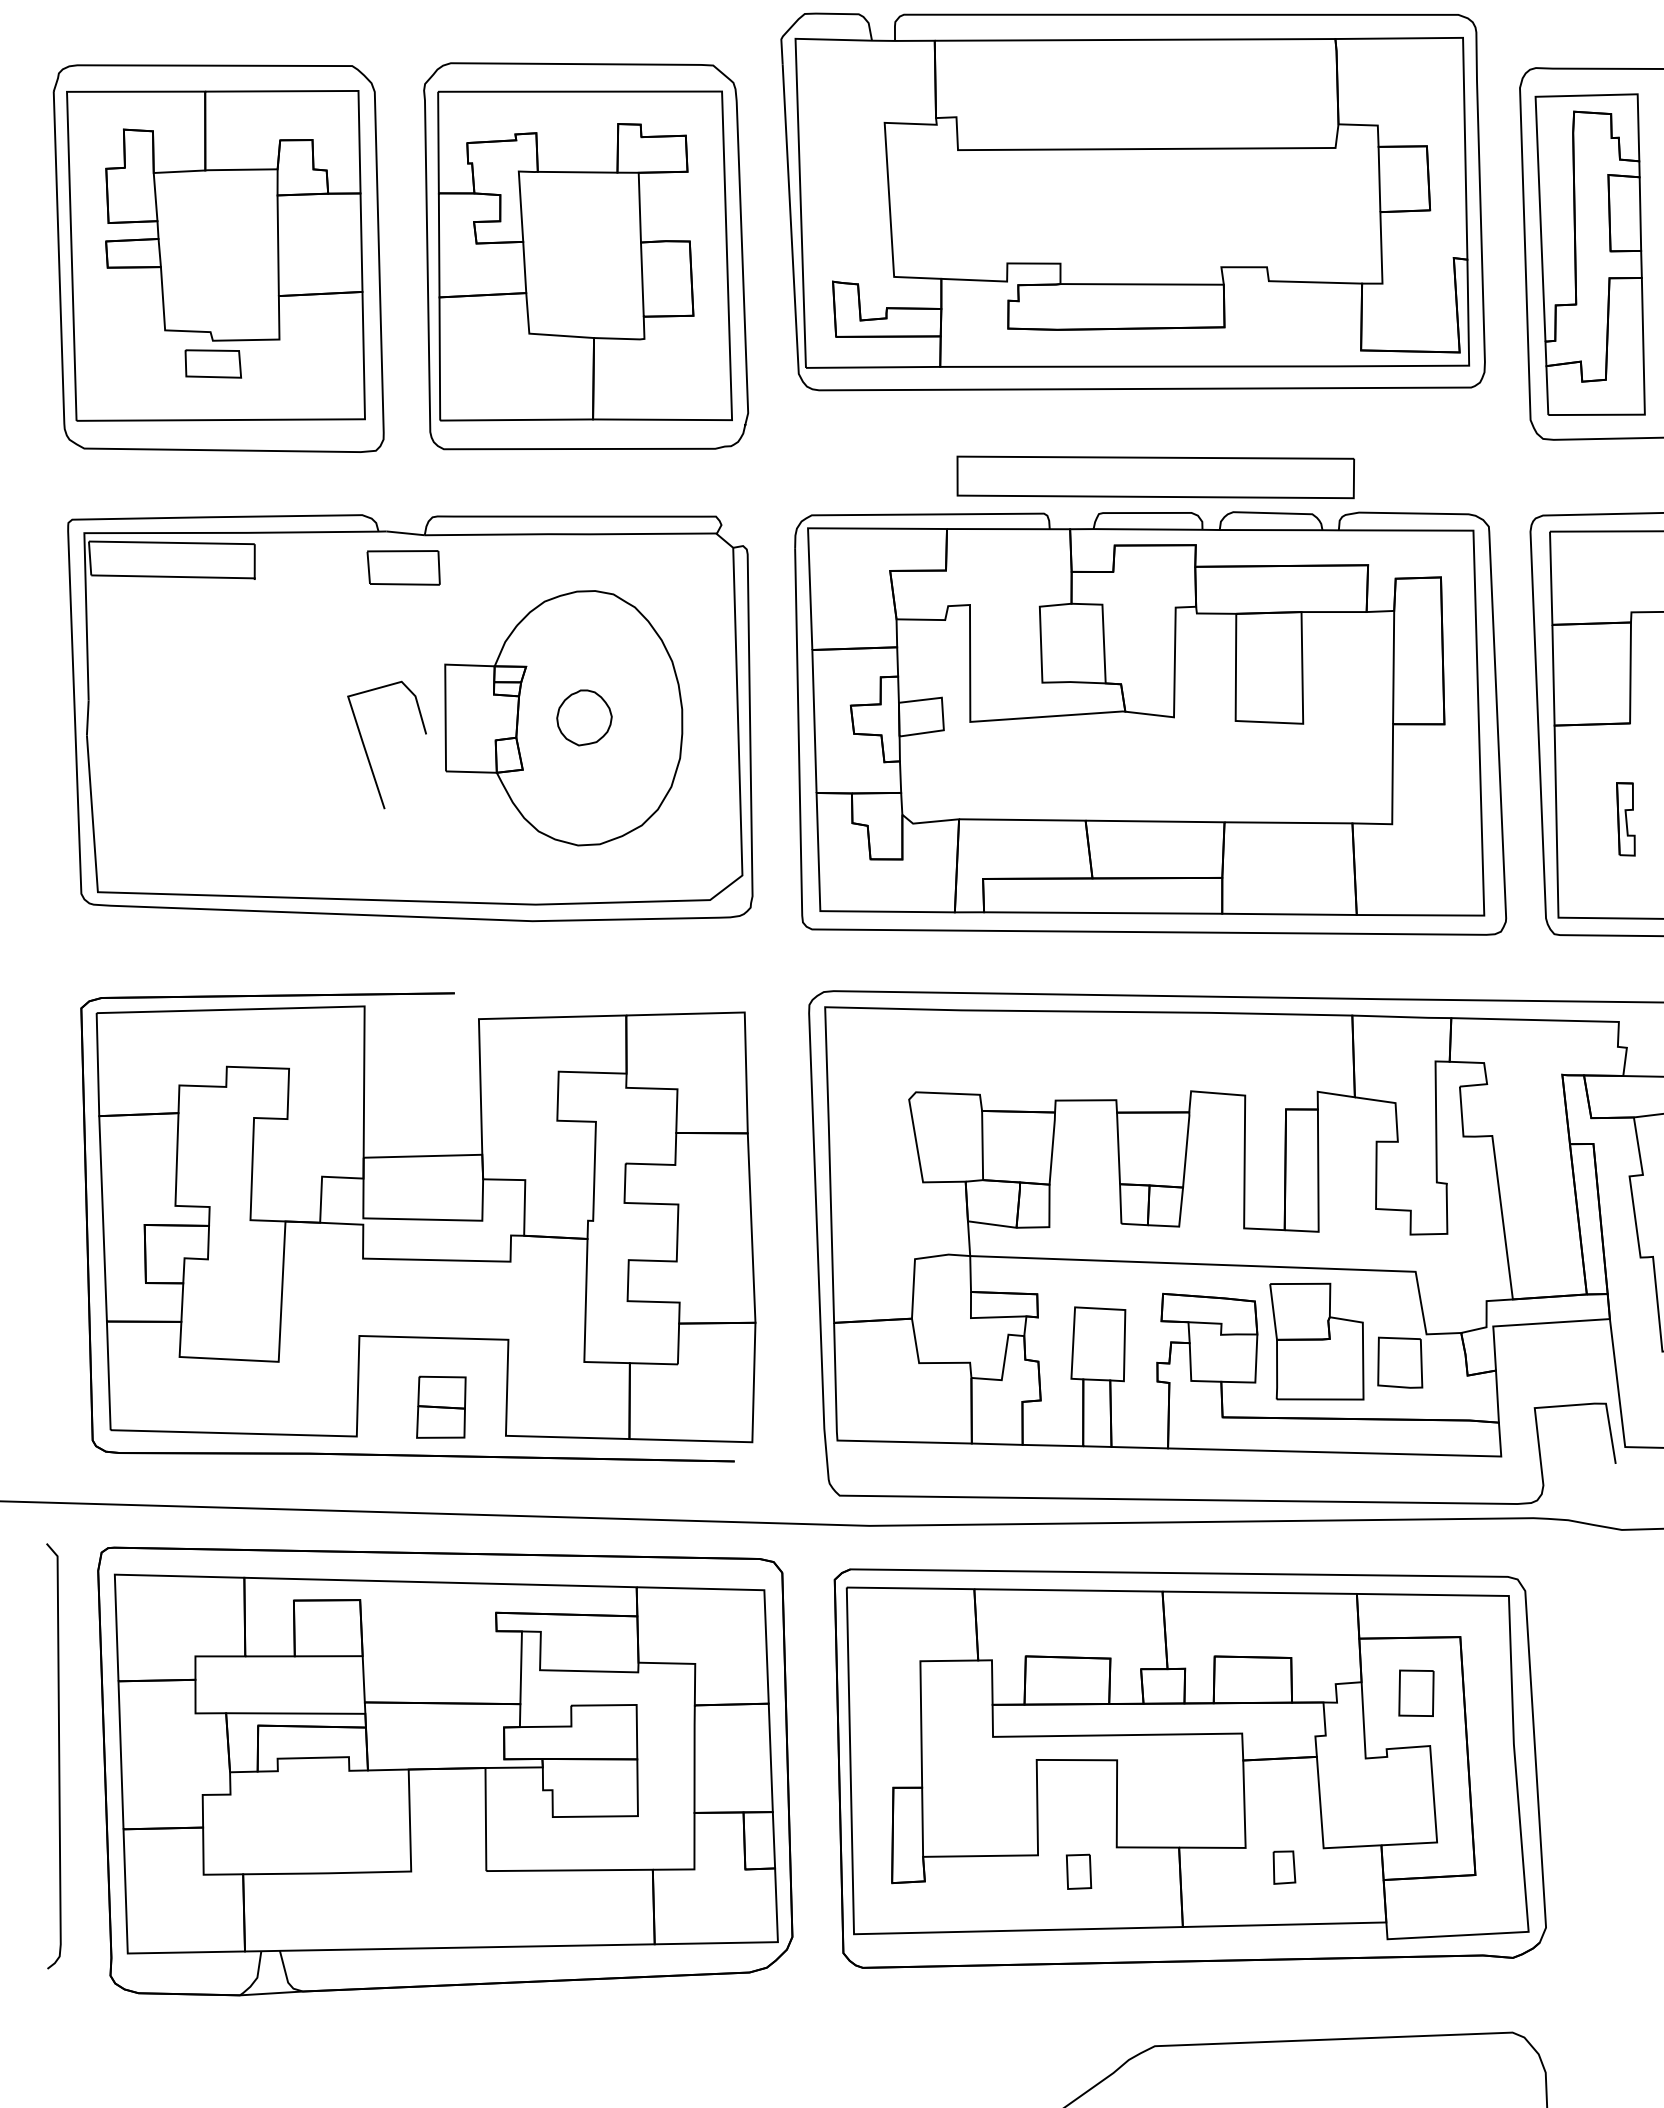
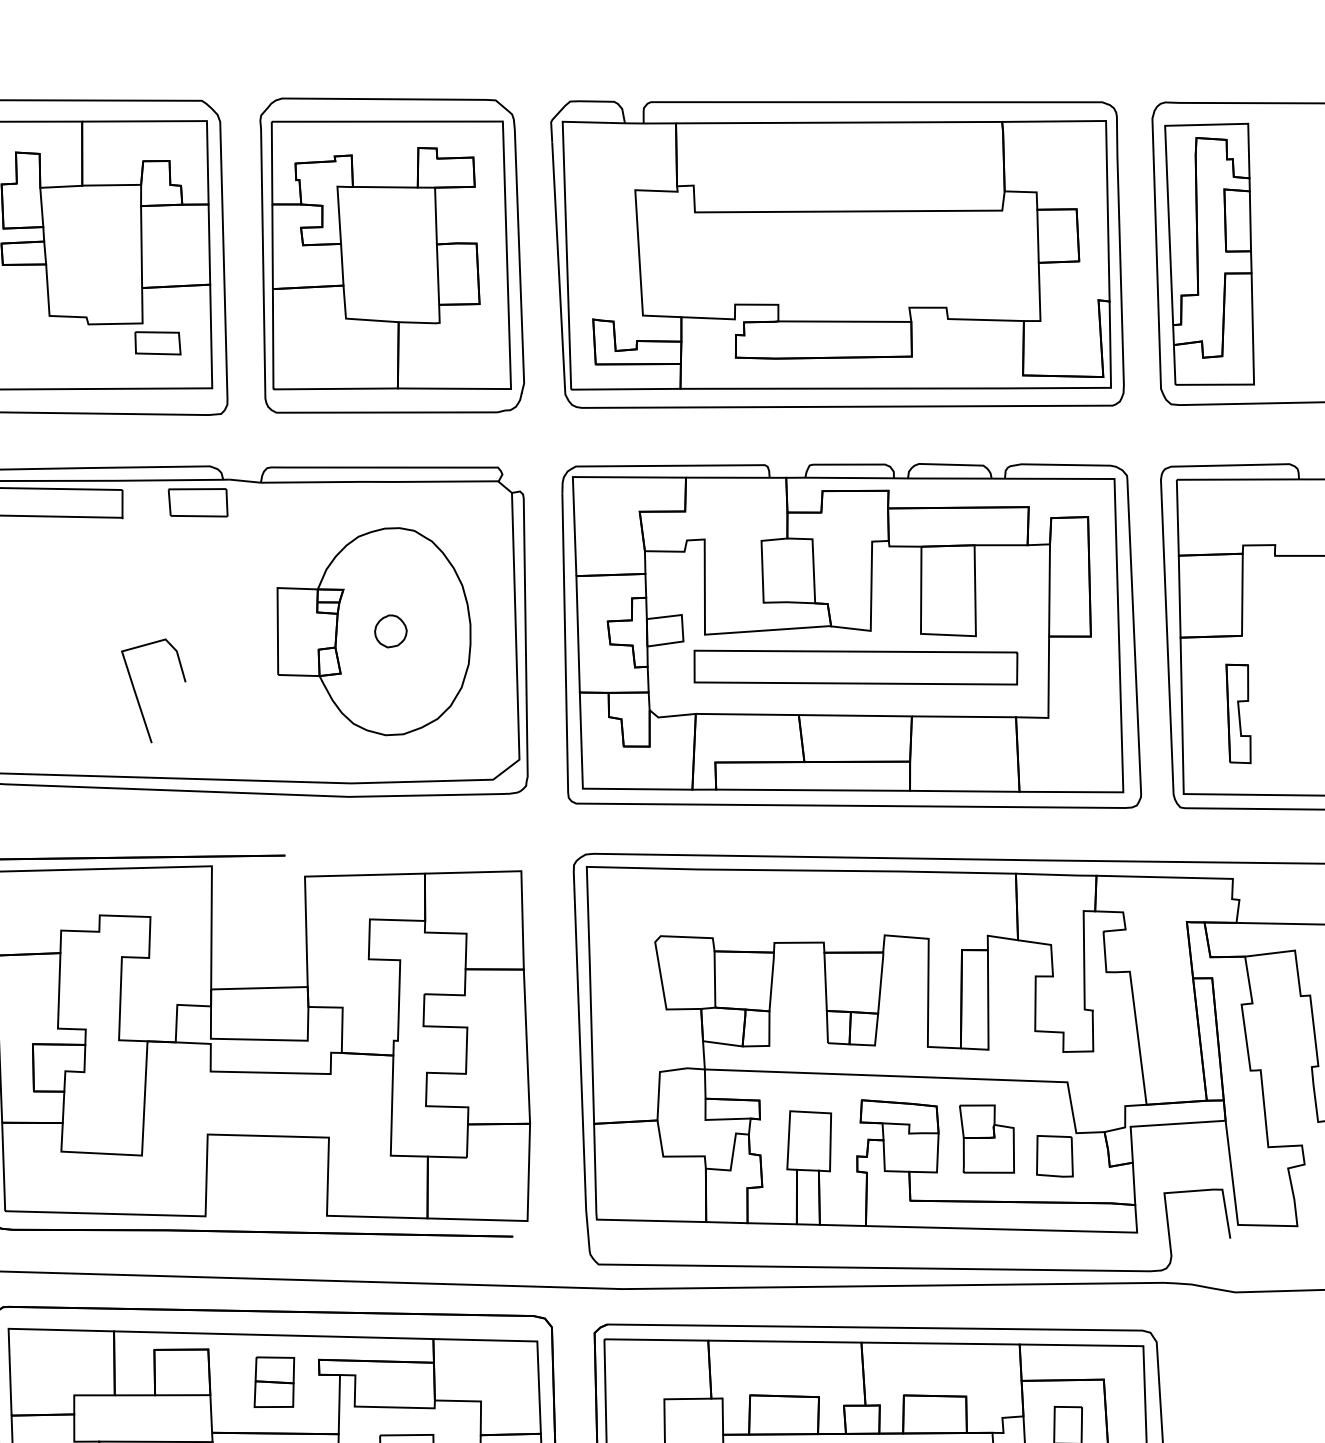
part: (1132, 201) -> (836, 254), moved
part: (213, 363) -> (158, 342), moved
part: (1155, 477) -> (855, 667), moved
line: (403, 552) -> (198, 490), moved
part: (584, 717) -> (390, 631), size x0.71
curve: (366, 749) -> (136, 694), moved
part: (1625, 819) -> (1238, 714), size x1.67
part: (1316, 1341) -> (986, 1139), size x0.71
part: (441, 1406) -> (274, 1381), moved

